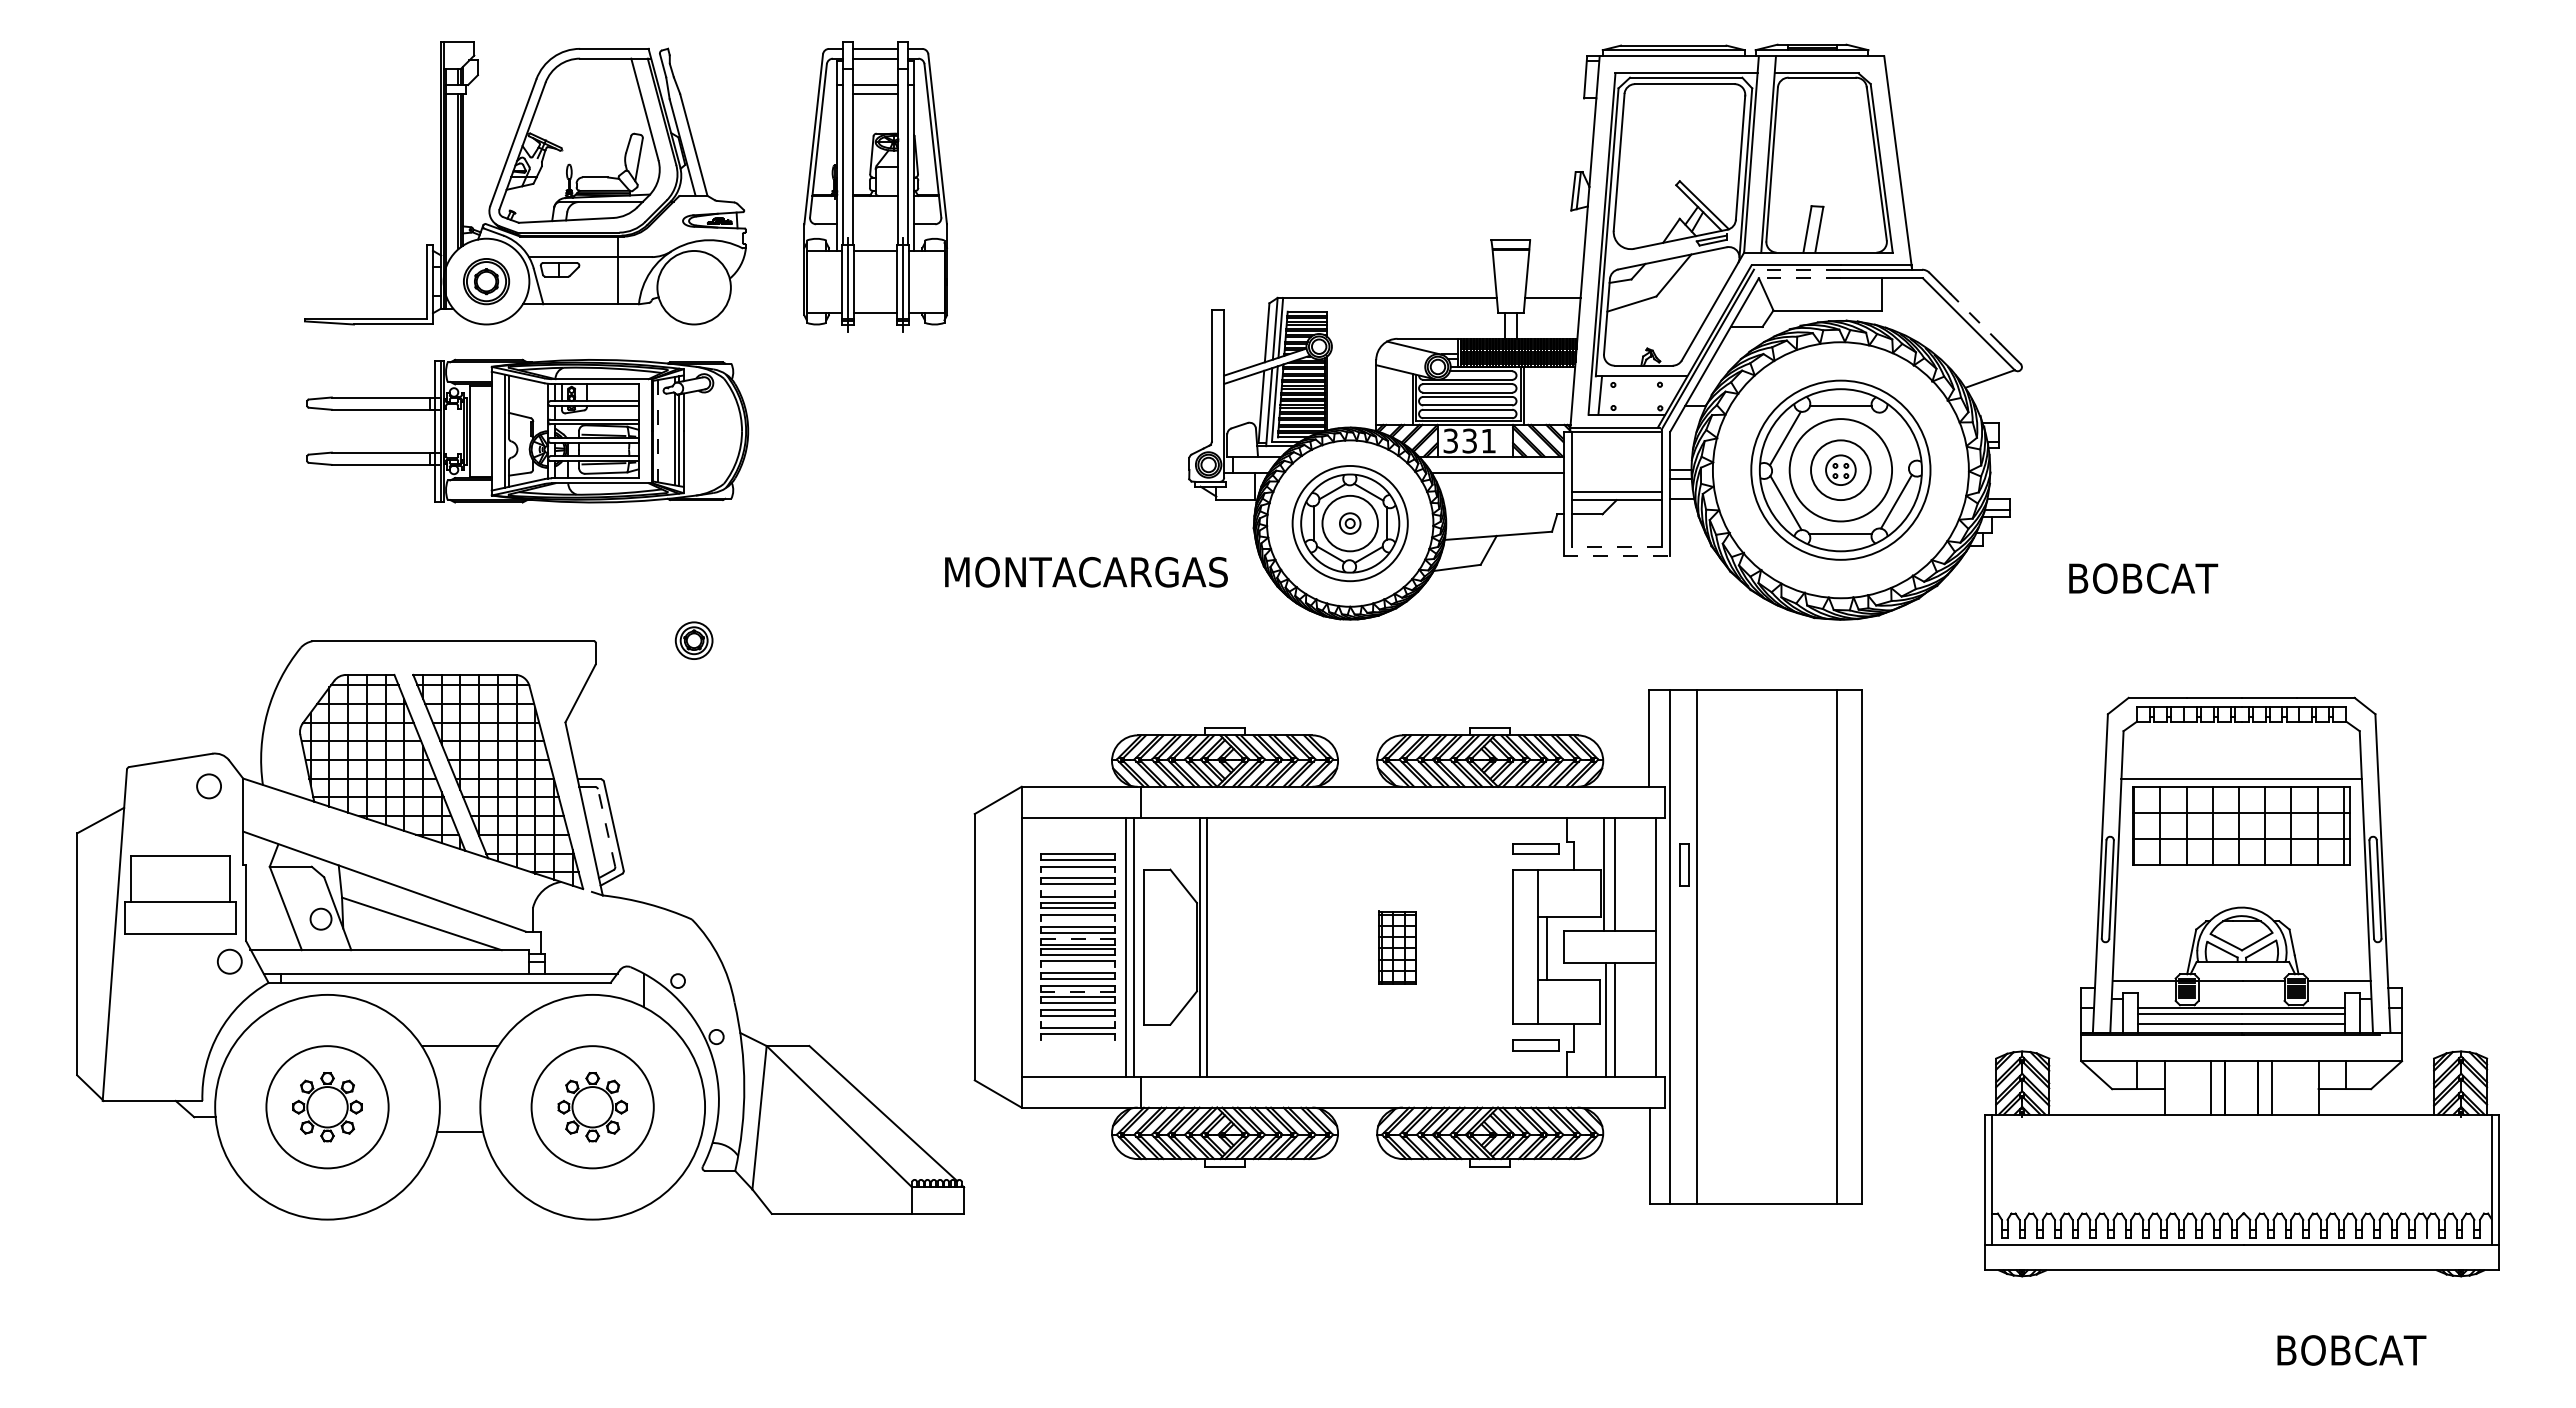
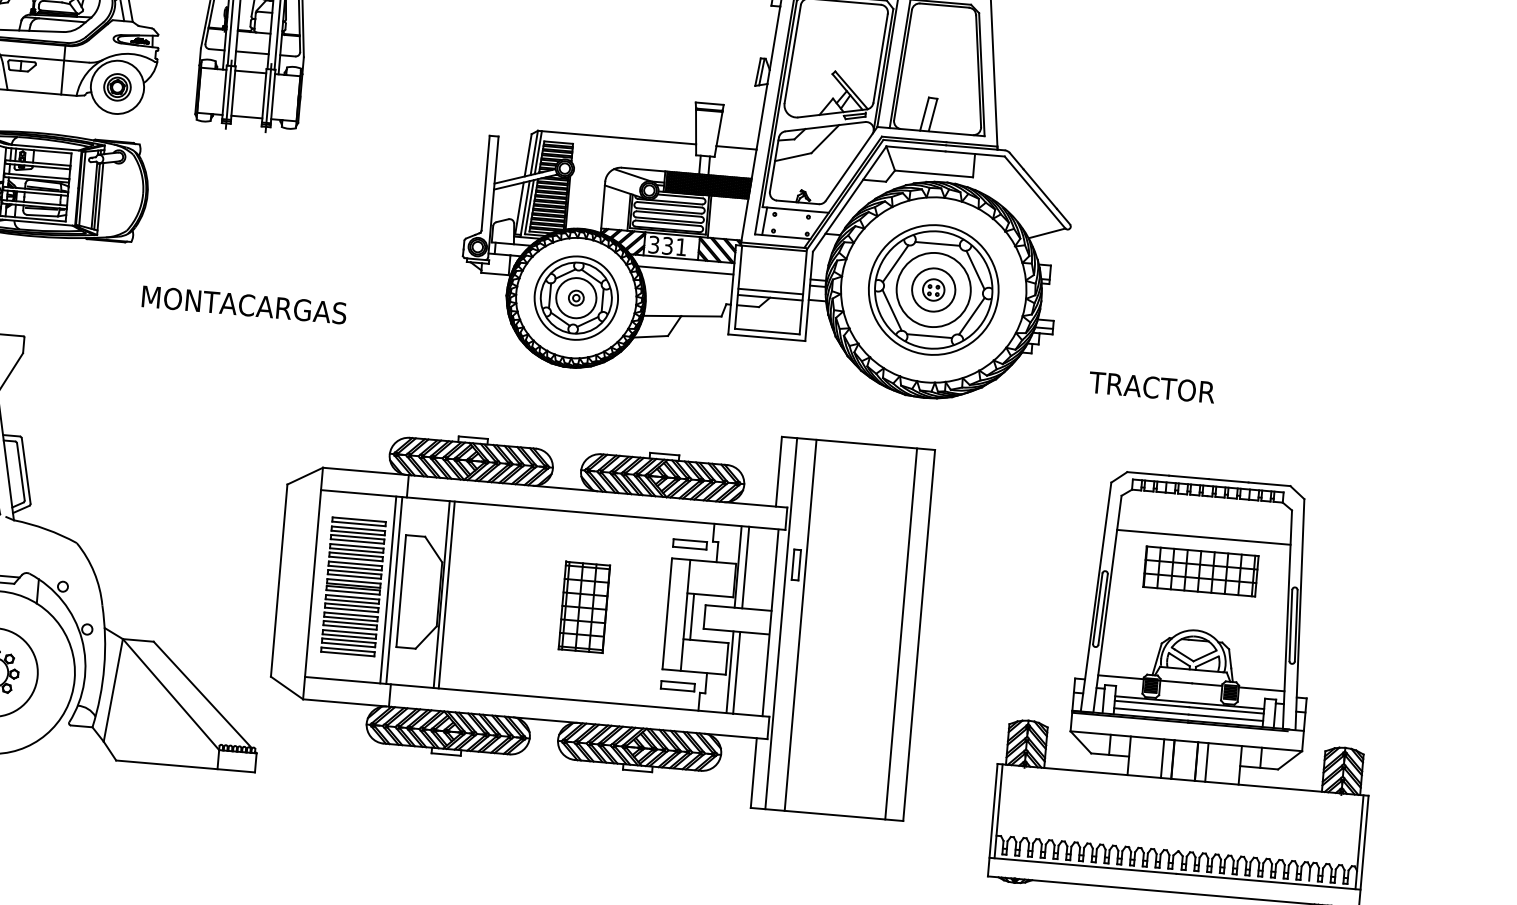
line: (875, 224) -> (252, 52), added
line: (1796, 269) -> (914, 142), dashed -> solid
line: (1799, 278) -> (915, 149), dashed -> solid
line: (1975, 318) -> (1040, 188), dashed -> solid
line: (657, 431) -> (82, 188), dashed -> solid
line: (1895, 437) -> (975, 269), added
line: (1616, 547) -> (767, 331), dashed -> solid
line: (1617, 555) -> (767, 337), dashed -> solid
text: (1086, 572) -> (244, 305), moved
text: (2152, 578) -> (1151, 387), BOBCAT -> TRACTOR
part: (693, 640) -> (117, 87), moved
part: (2241, 825) -> (1200, 571), size x0.71
line: (606, 827) -> (20, 471), dashed -> solid
line: (1077, 872) -> (357, 533), added
line: (1077, 890) -> (356, 546), added
line: (1077, 920) -> (354, 567), added
line: (1077, 939) -> (353, 581), dashed -> solid
part: (1397, 947) -> (584, 607), size x1.67
line: (1077, 967) -> (352, 601), added
line: (1077, 991) -> (350, 618), dashed -> solid
line: (1077, 1021) -> (348, 640), added
line: (1077, 1040) -> (347, 654), added

